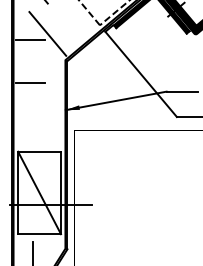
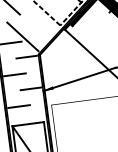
line: (49, 61) -> (26, 56), added
line: (49, 104) -> (30, 88), added
line: (30, 126) -> (19, 106), added

